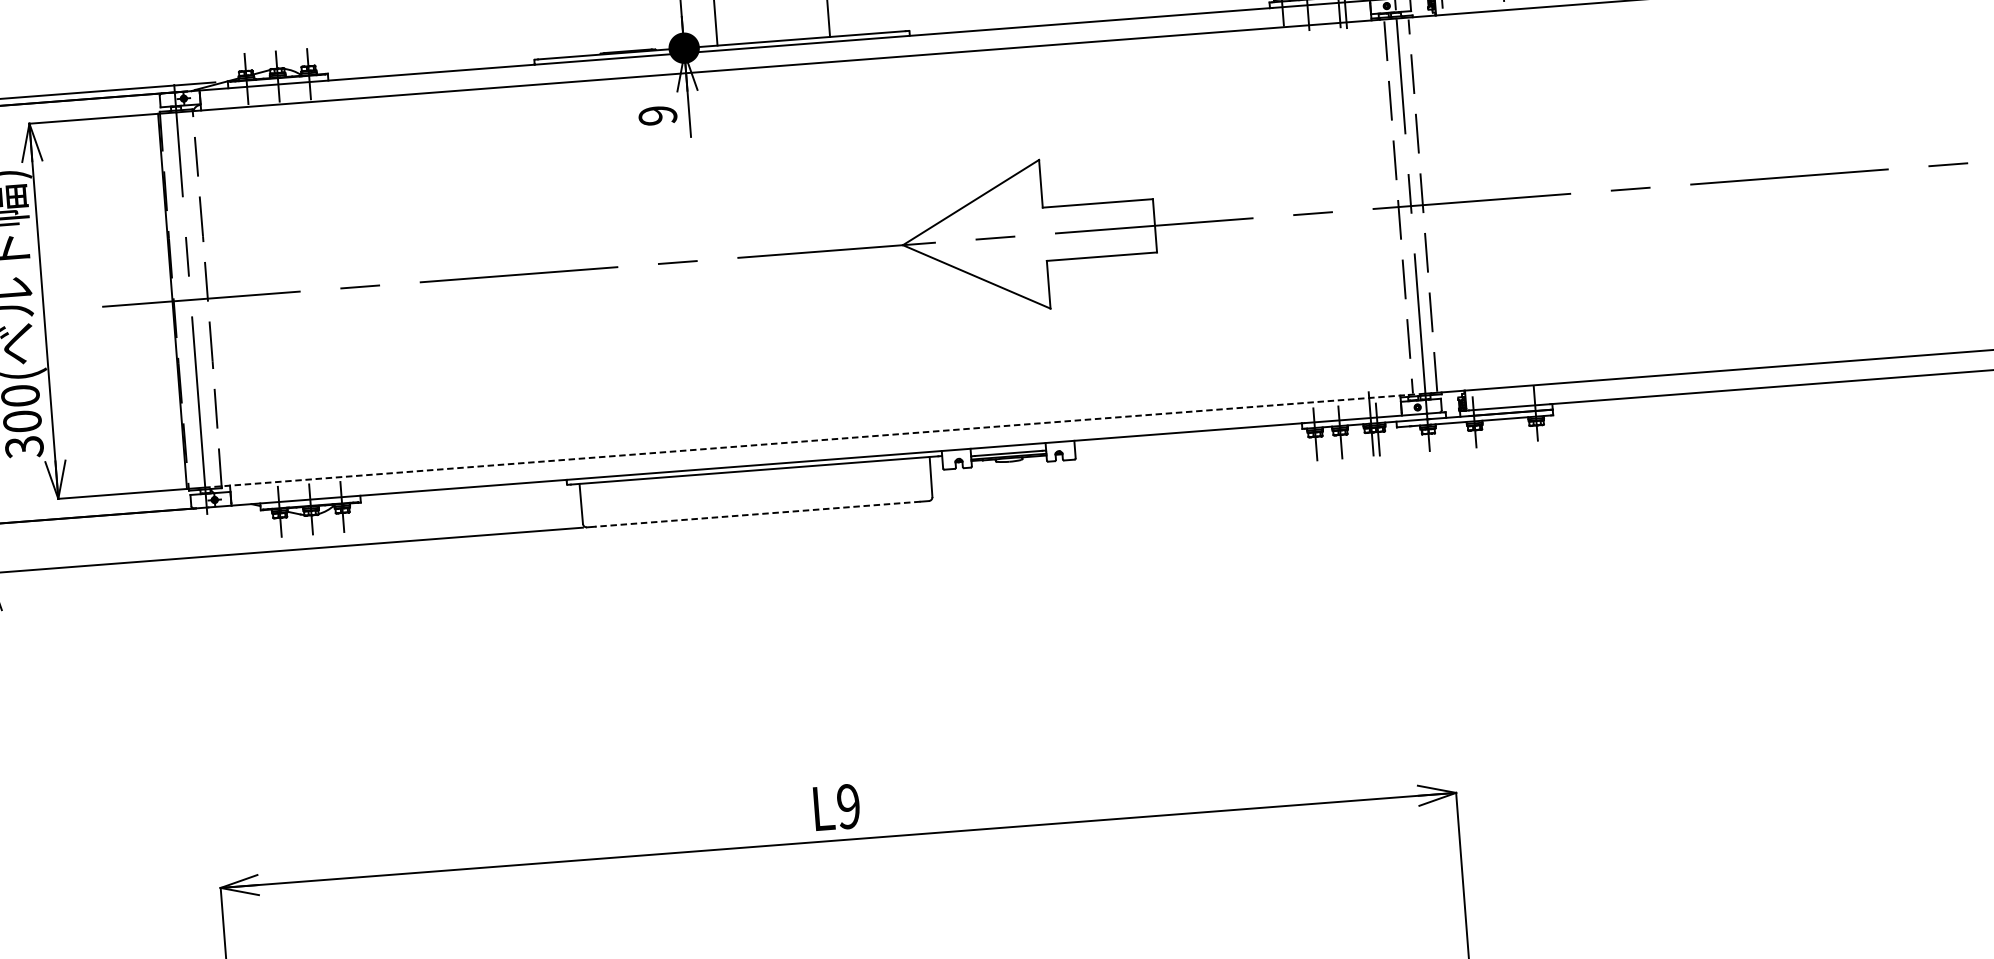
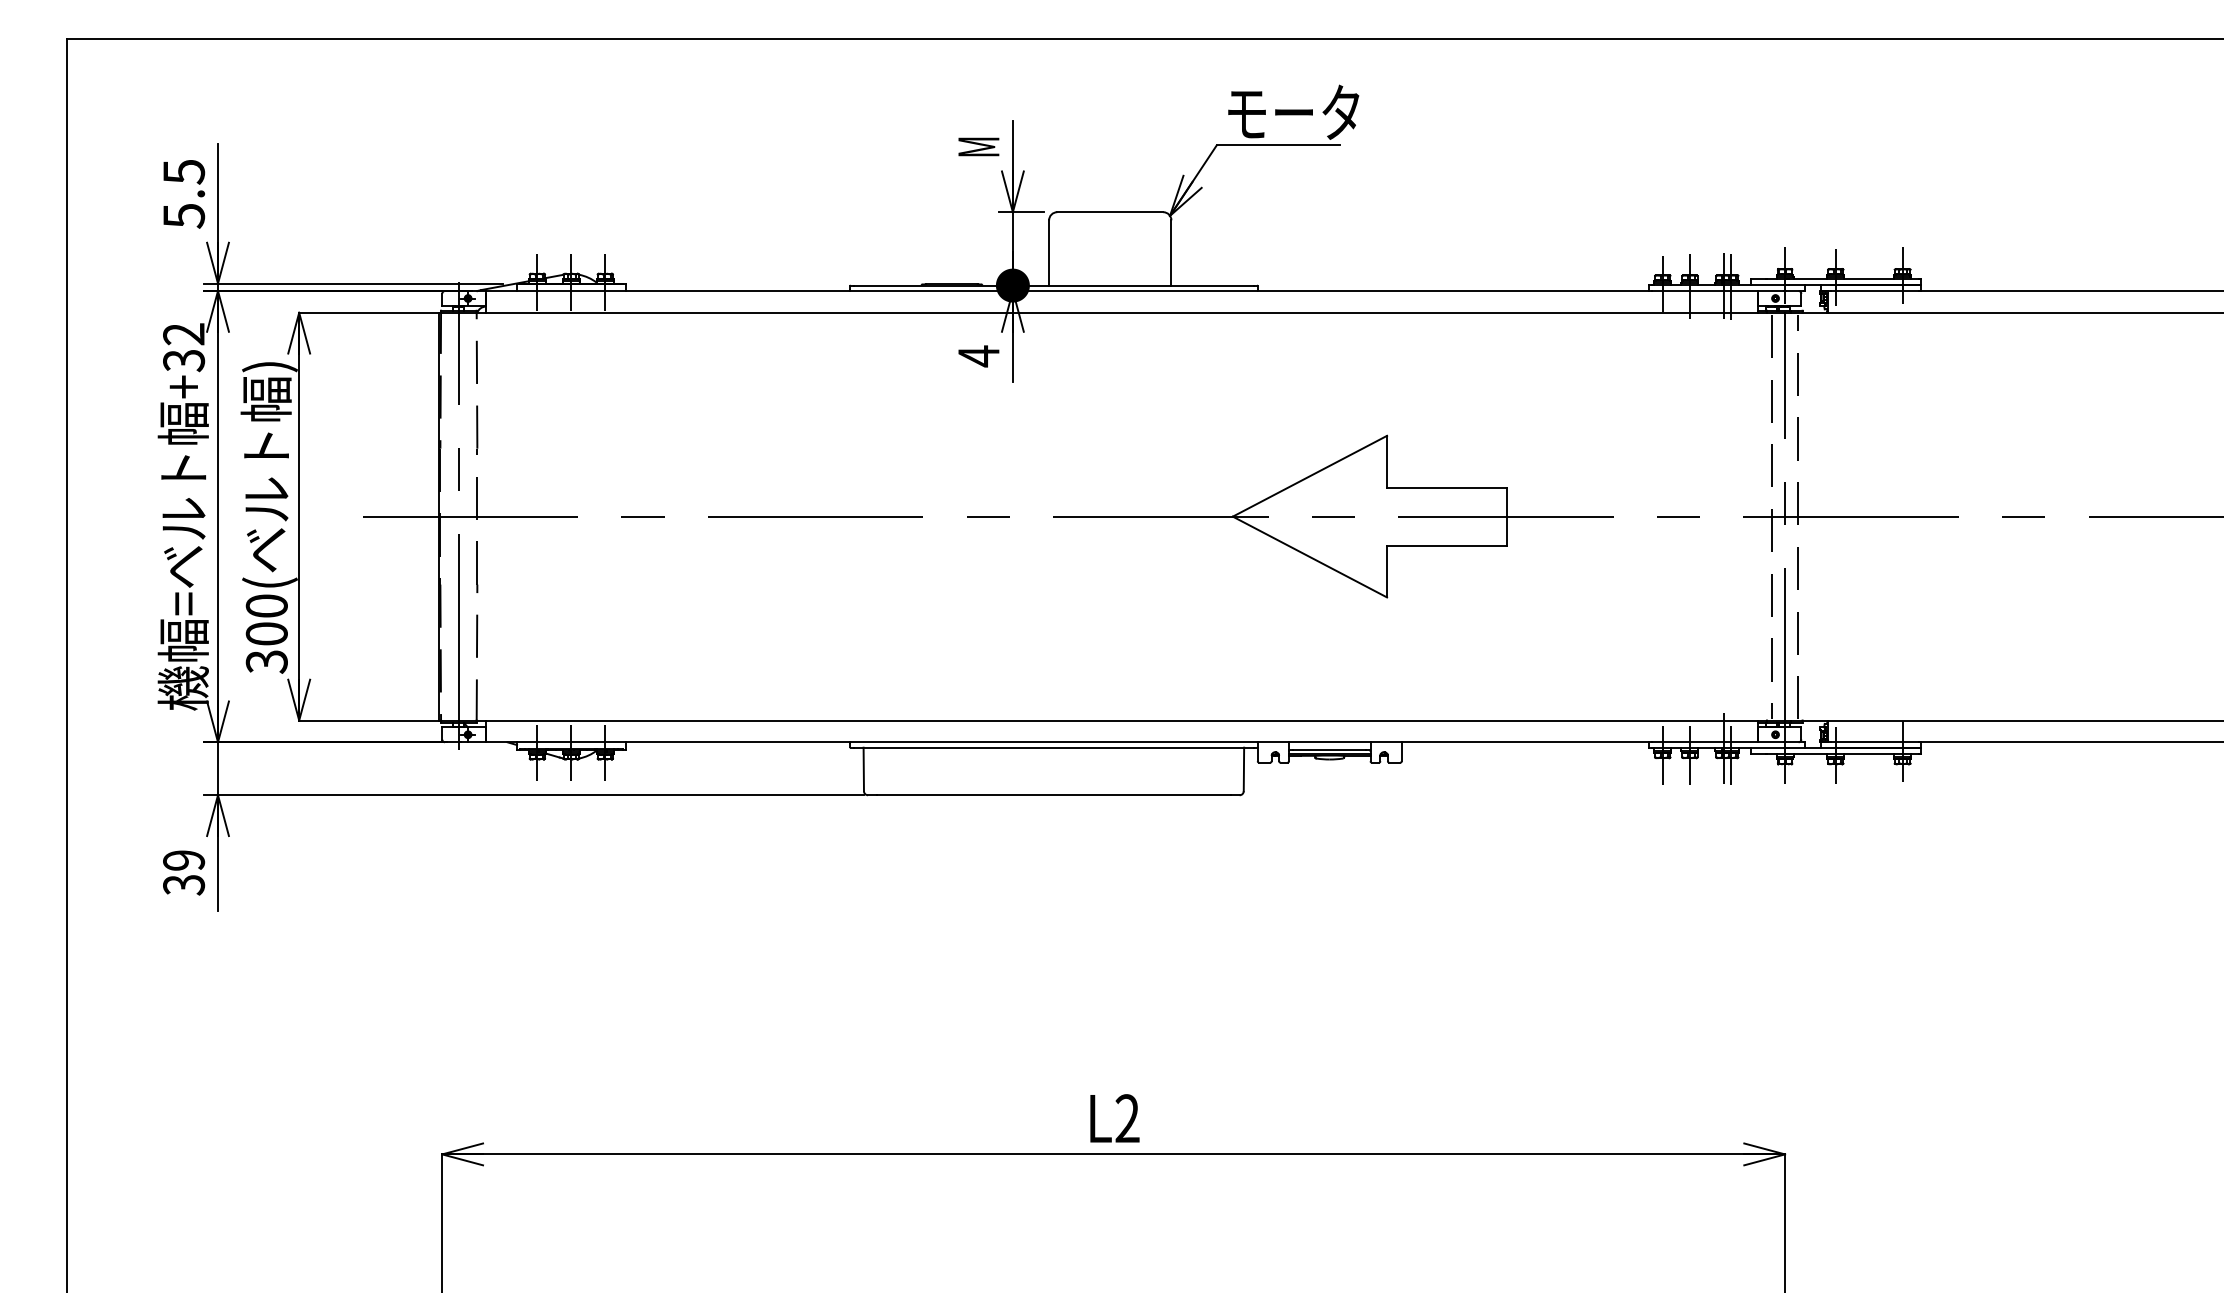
text: (657, 115) -> (978, 356), 9 -> 4
line: (814, 440) -> (1121, 720), dashed -> solid
line: (757, 514) -> (1053, 795), dashed -> solid
text: (848, 806) -> (1127, 1118), L9 -> L2

